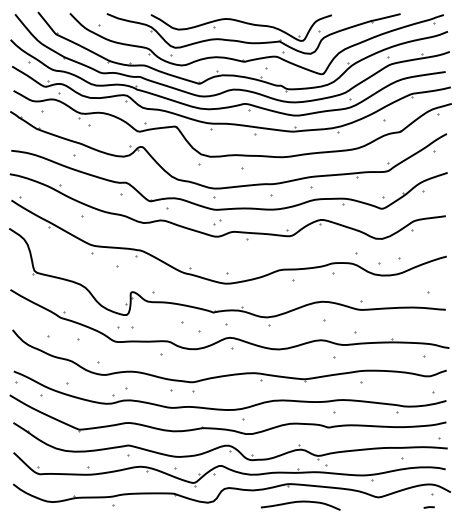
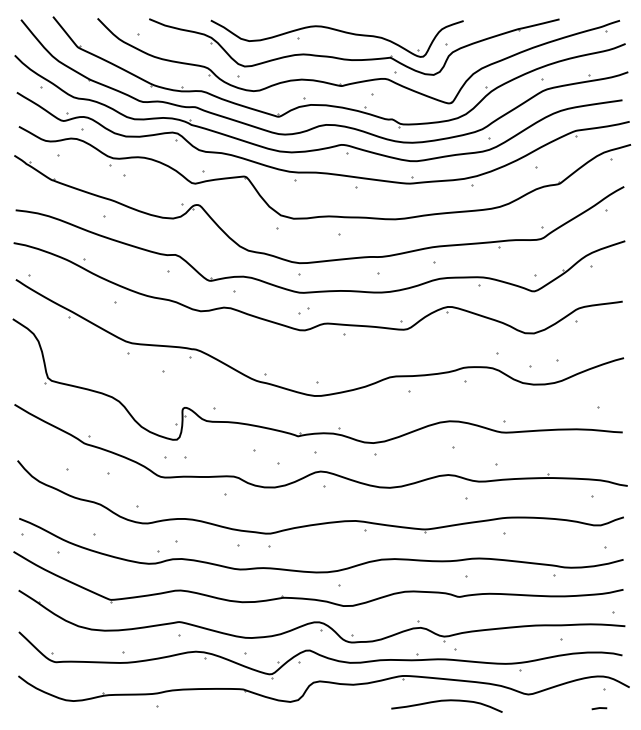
curve: (300, 502) -> (446, 701), moved

